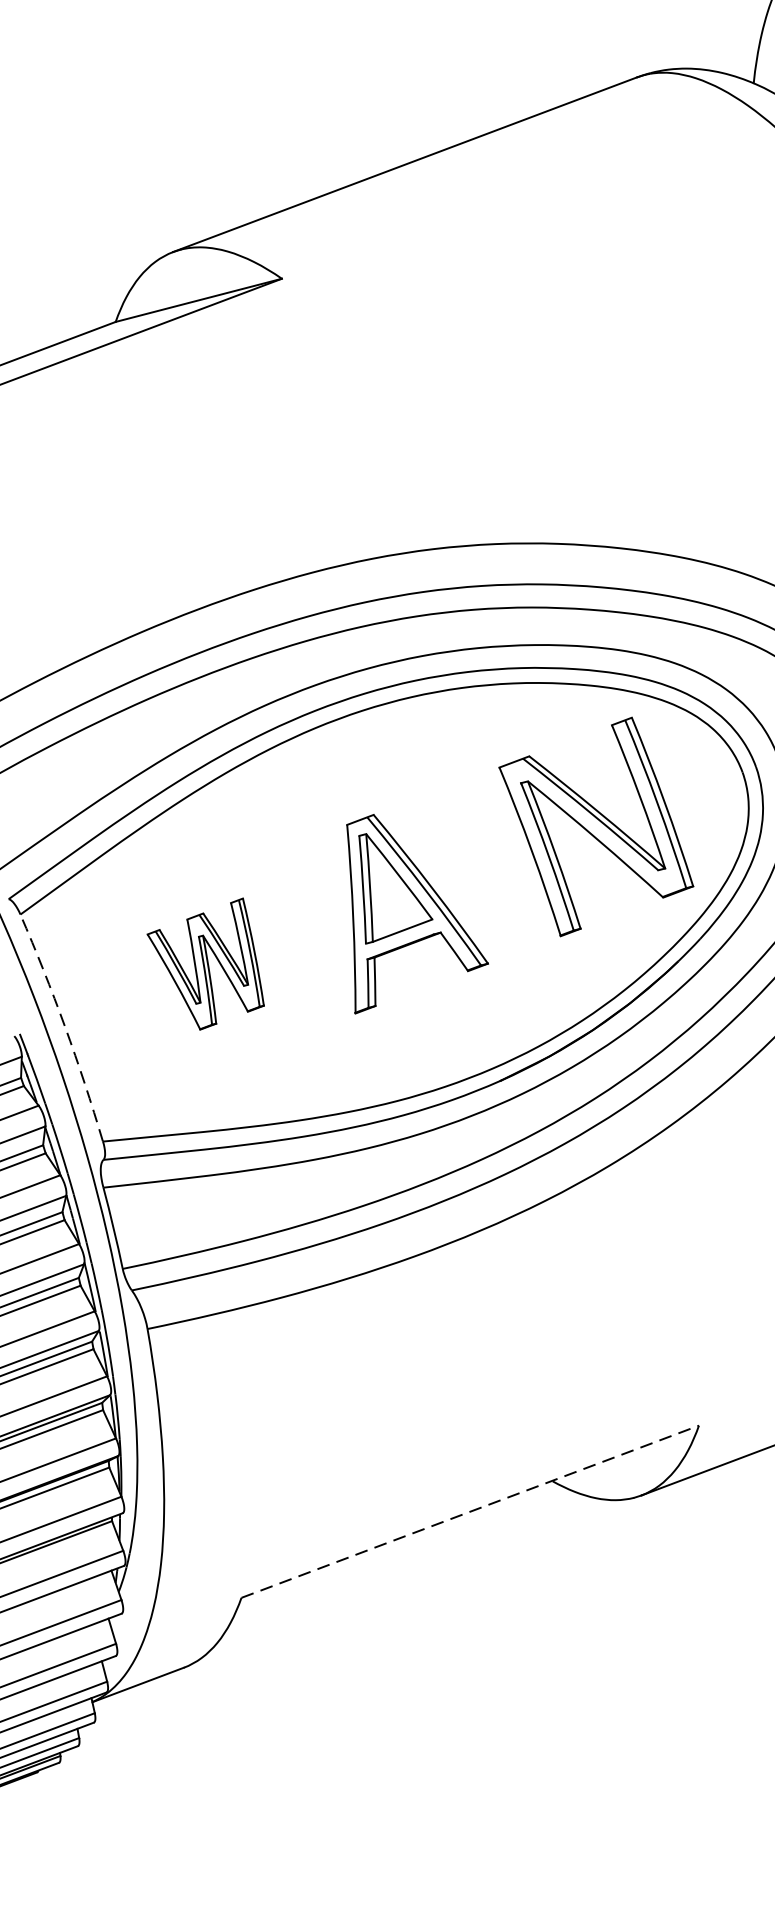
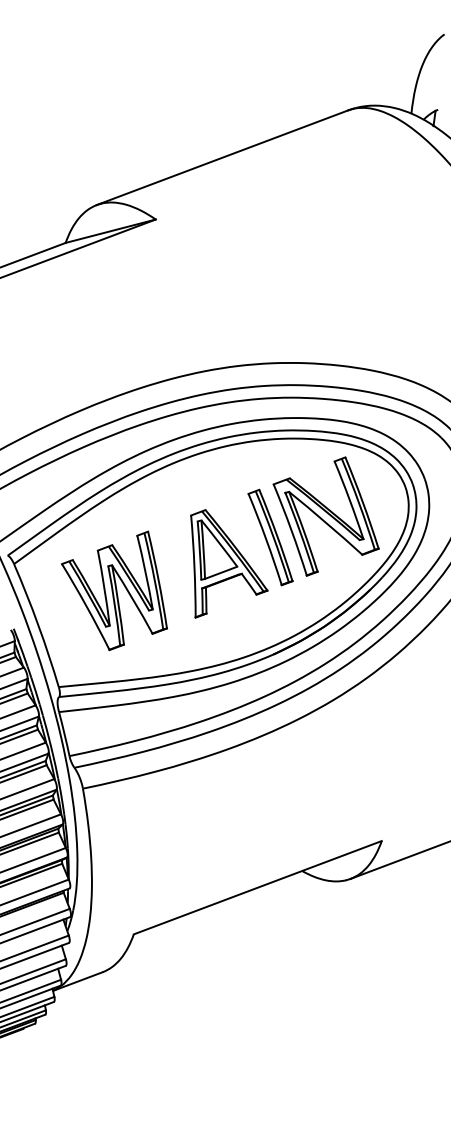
part: (493, 865) -> (270, 537), added
part: (205, 963) -> (114, 590), size x1.67
arc: (65, 1026) -> (38, 624), dashed -> solid
line: (471, 1511) -> (258, 887), dashed -> solid

